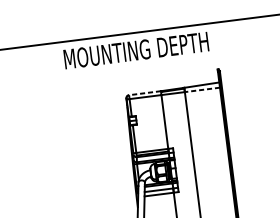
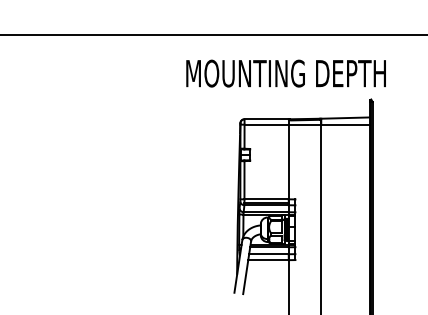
text: (135, 50) -> (285, 73), moved
line: (202, 89) -> (345, 124), dashed -> solid
line: (144, 93) -> (266, 119), dashed -> solid

